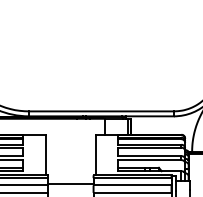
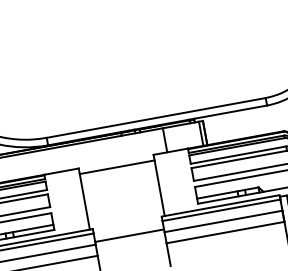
line: (70, 138) -> (116, 167), added

